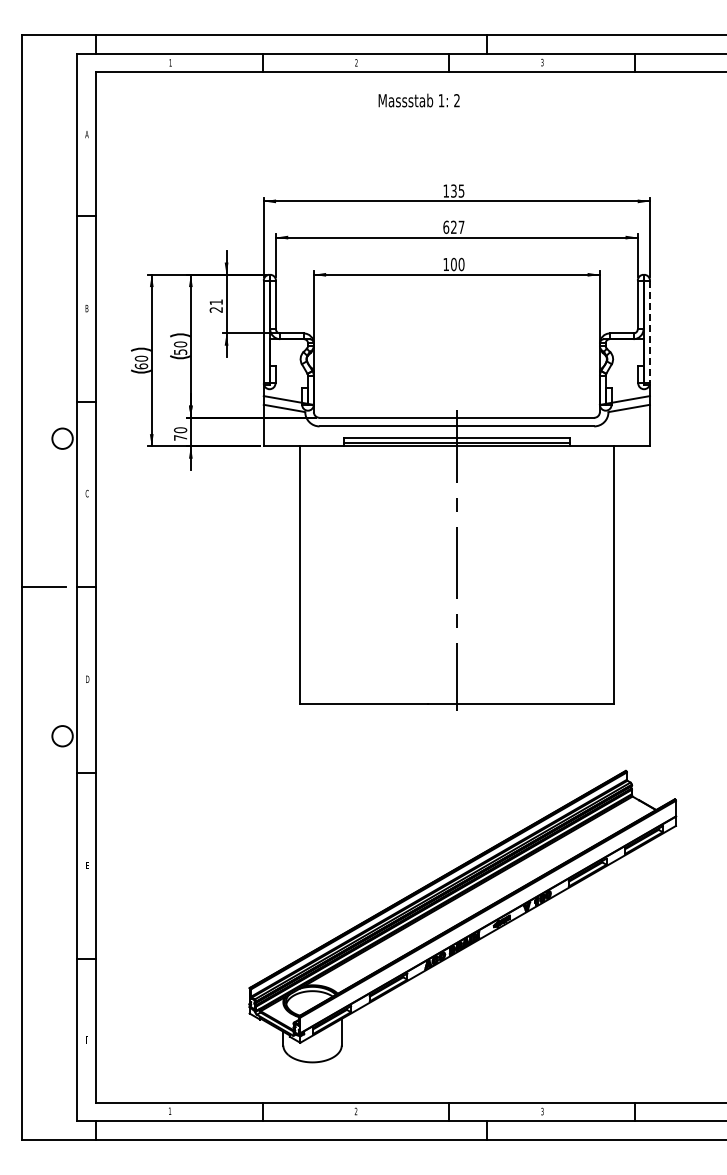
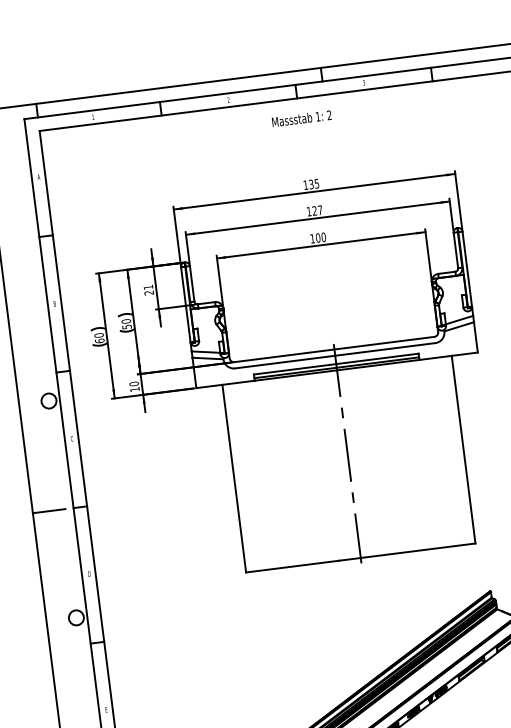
text: (418, 100) -> (301, 118), moved
text: (446, 226) -> (309, 211), 627 -> 127
line: (649, 332) -> (466, 269), dashed -> solid
text: (180, 437) -> (134, 389), 70 -> 10

